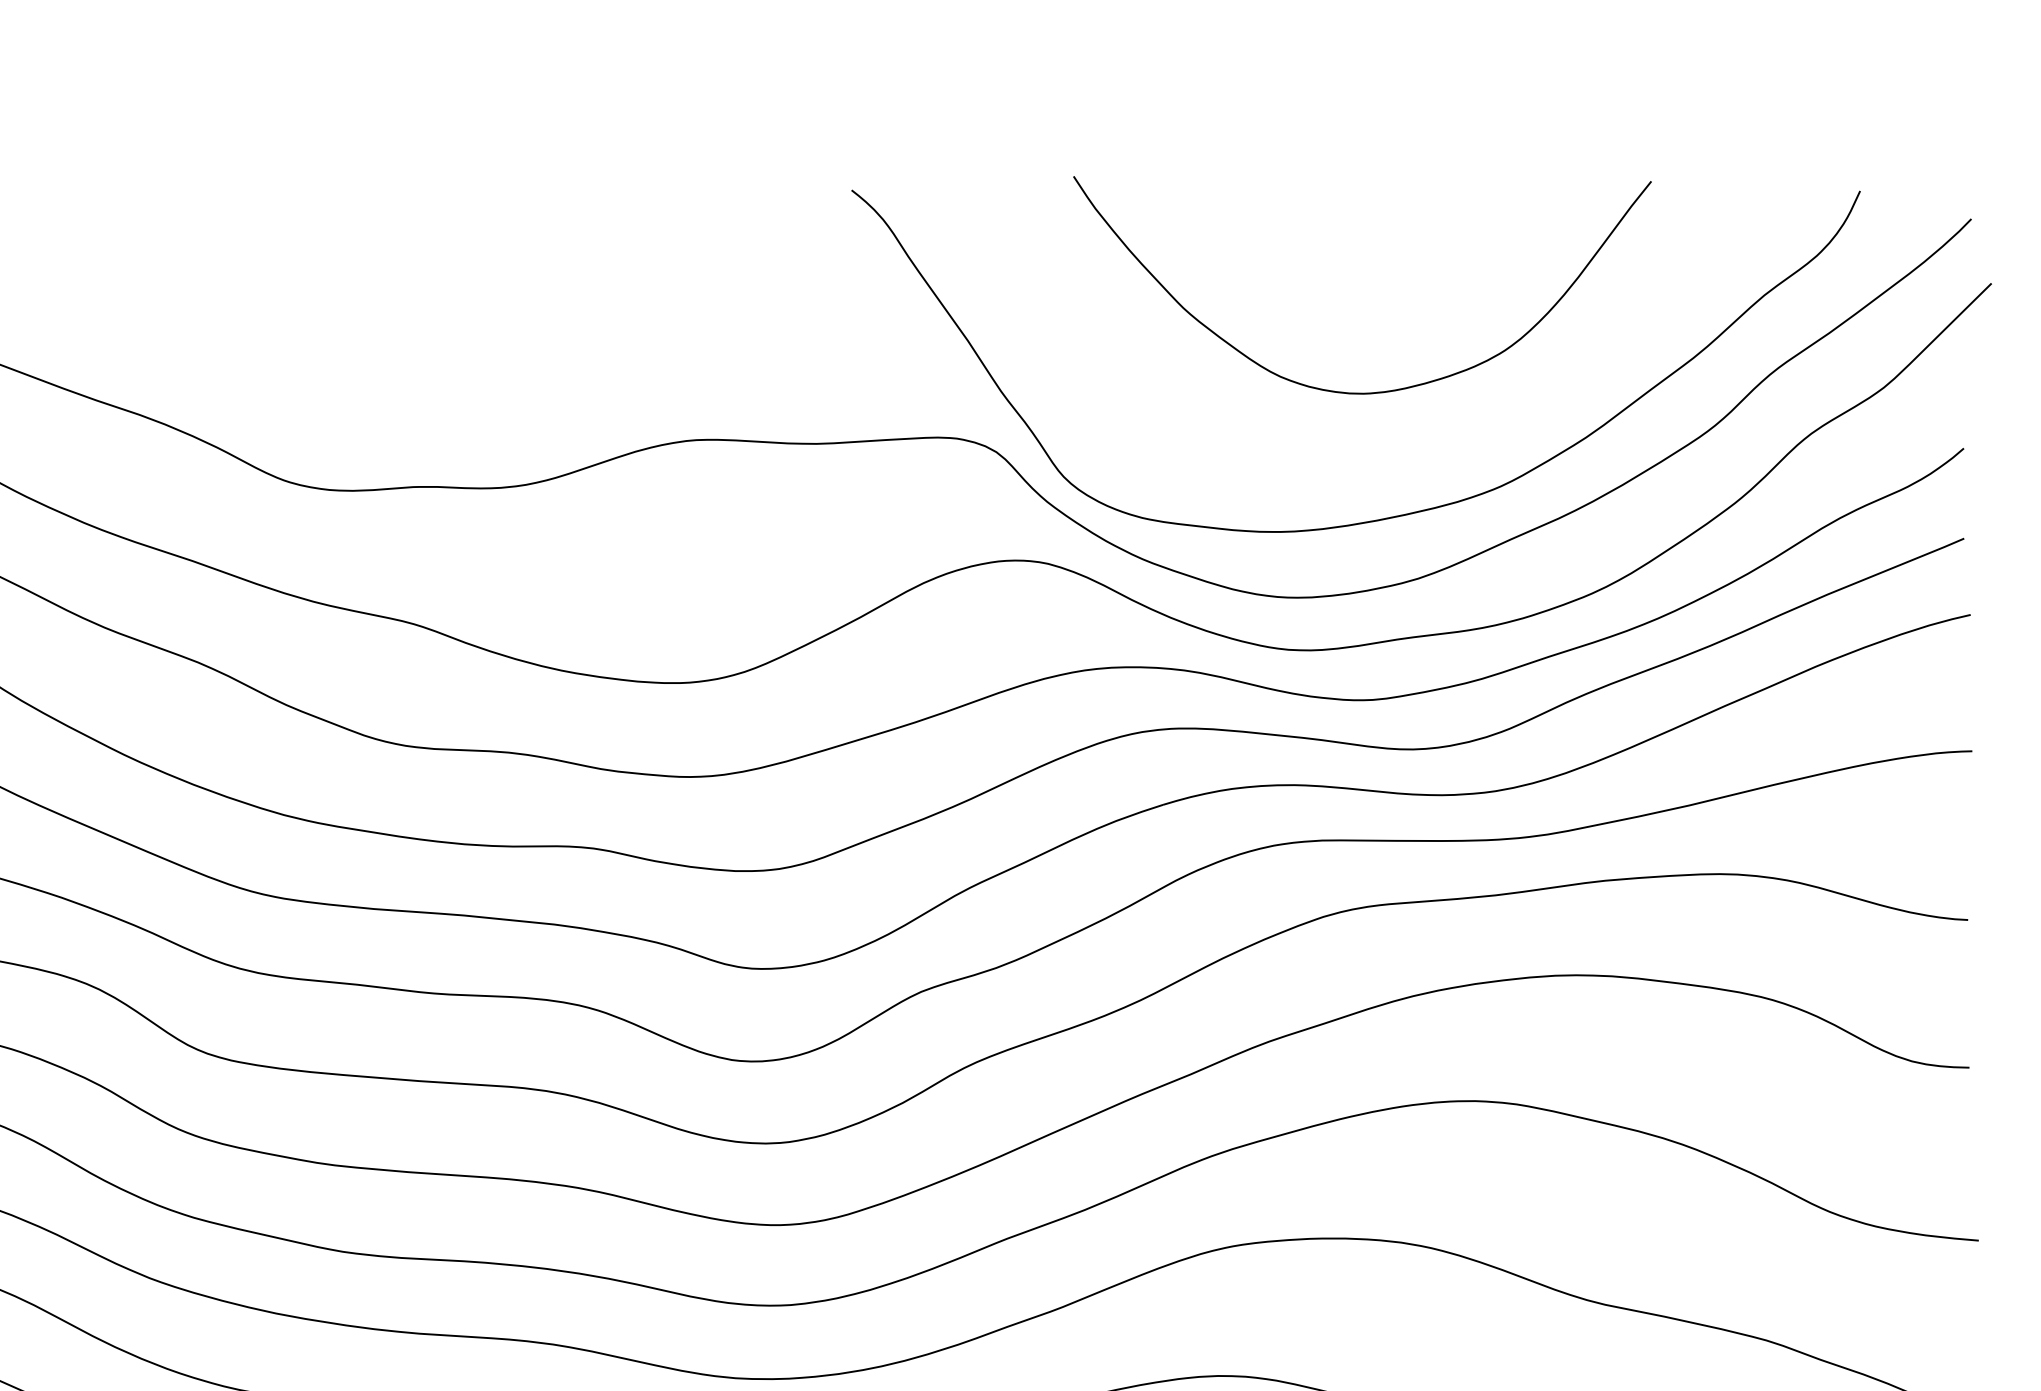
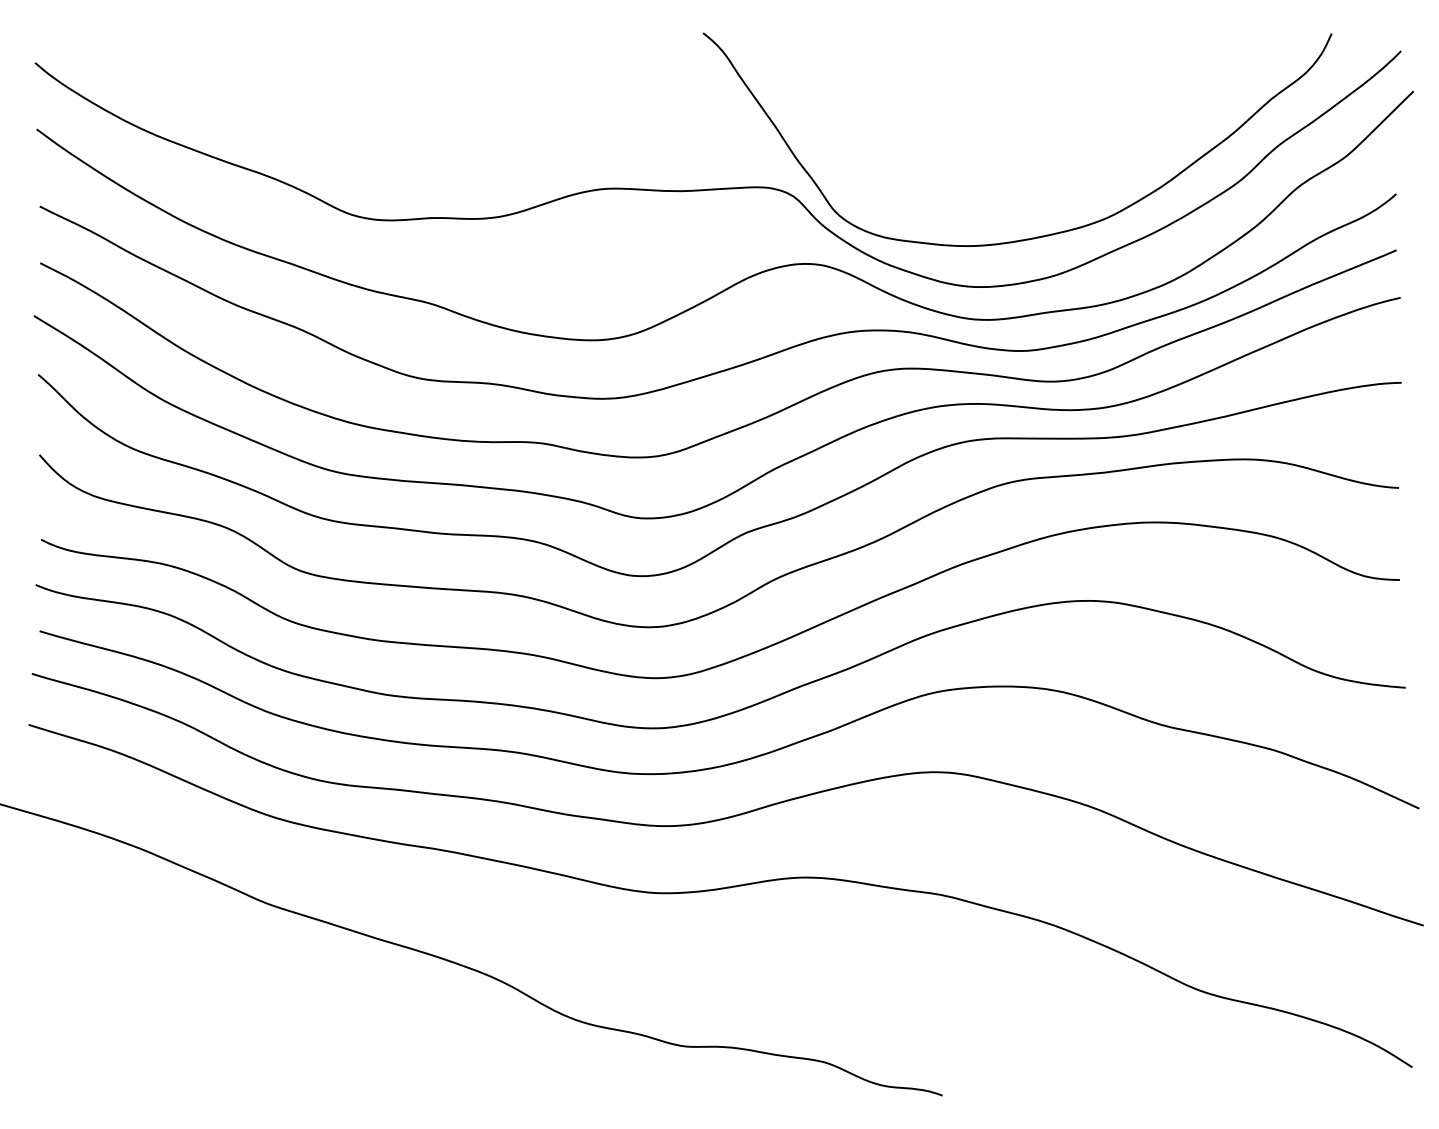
curve: (1368, 391) -> (1025, 158), removed

